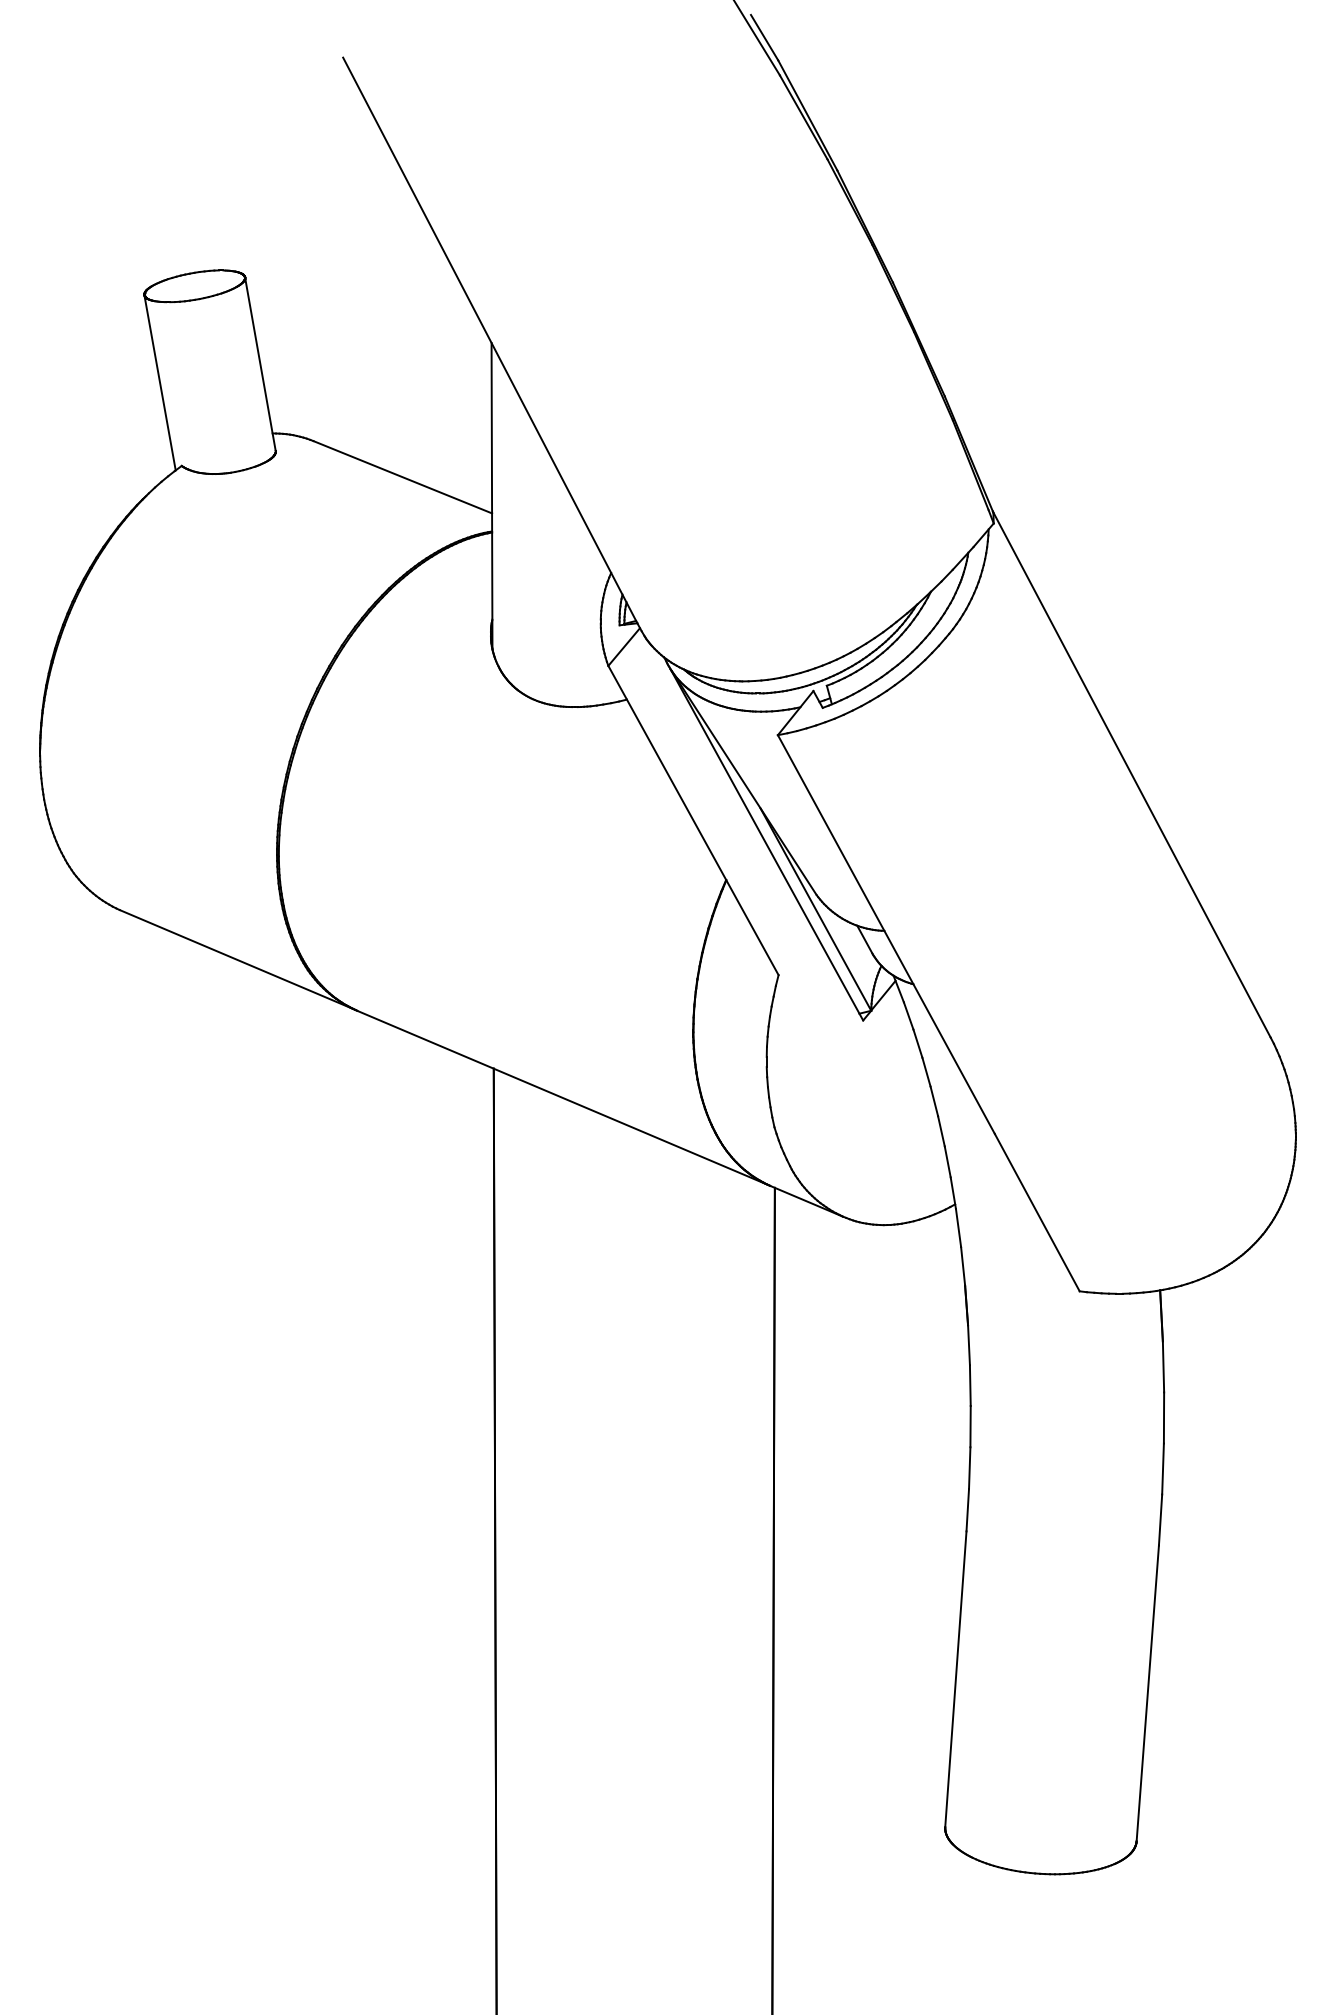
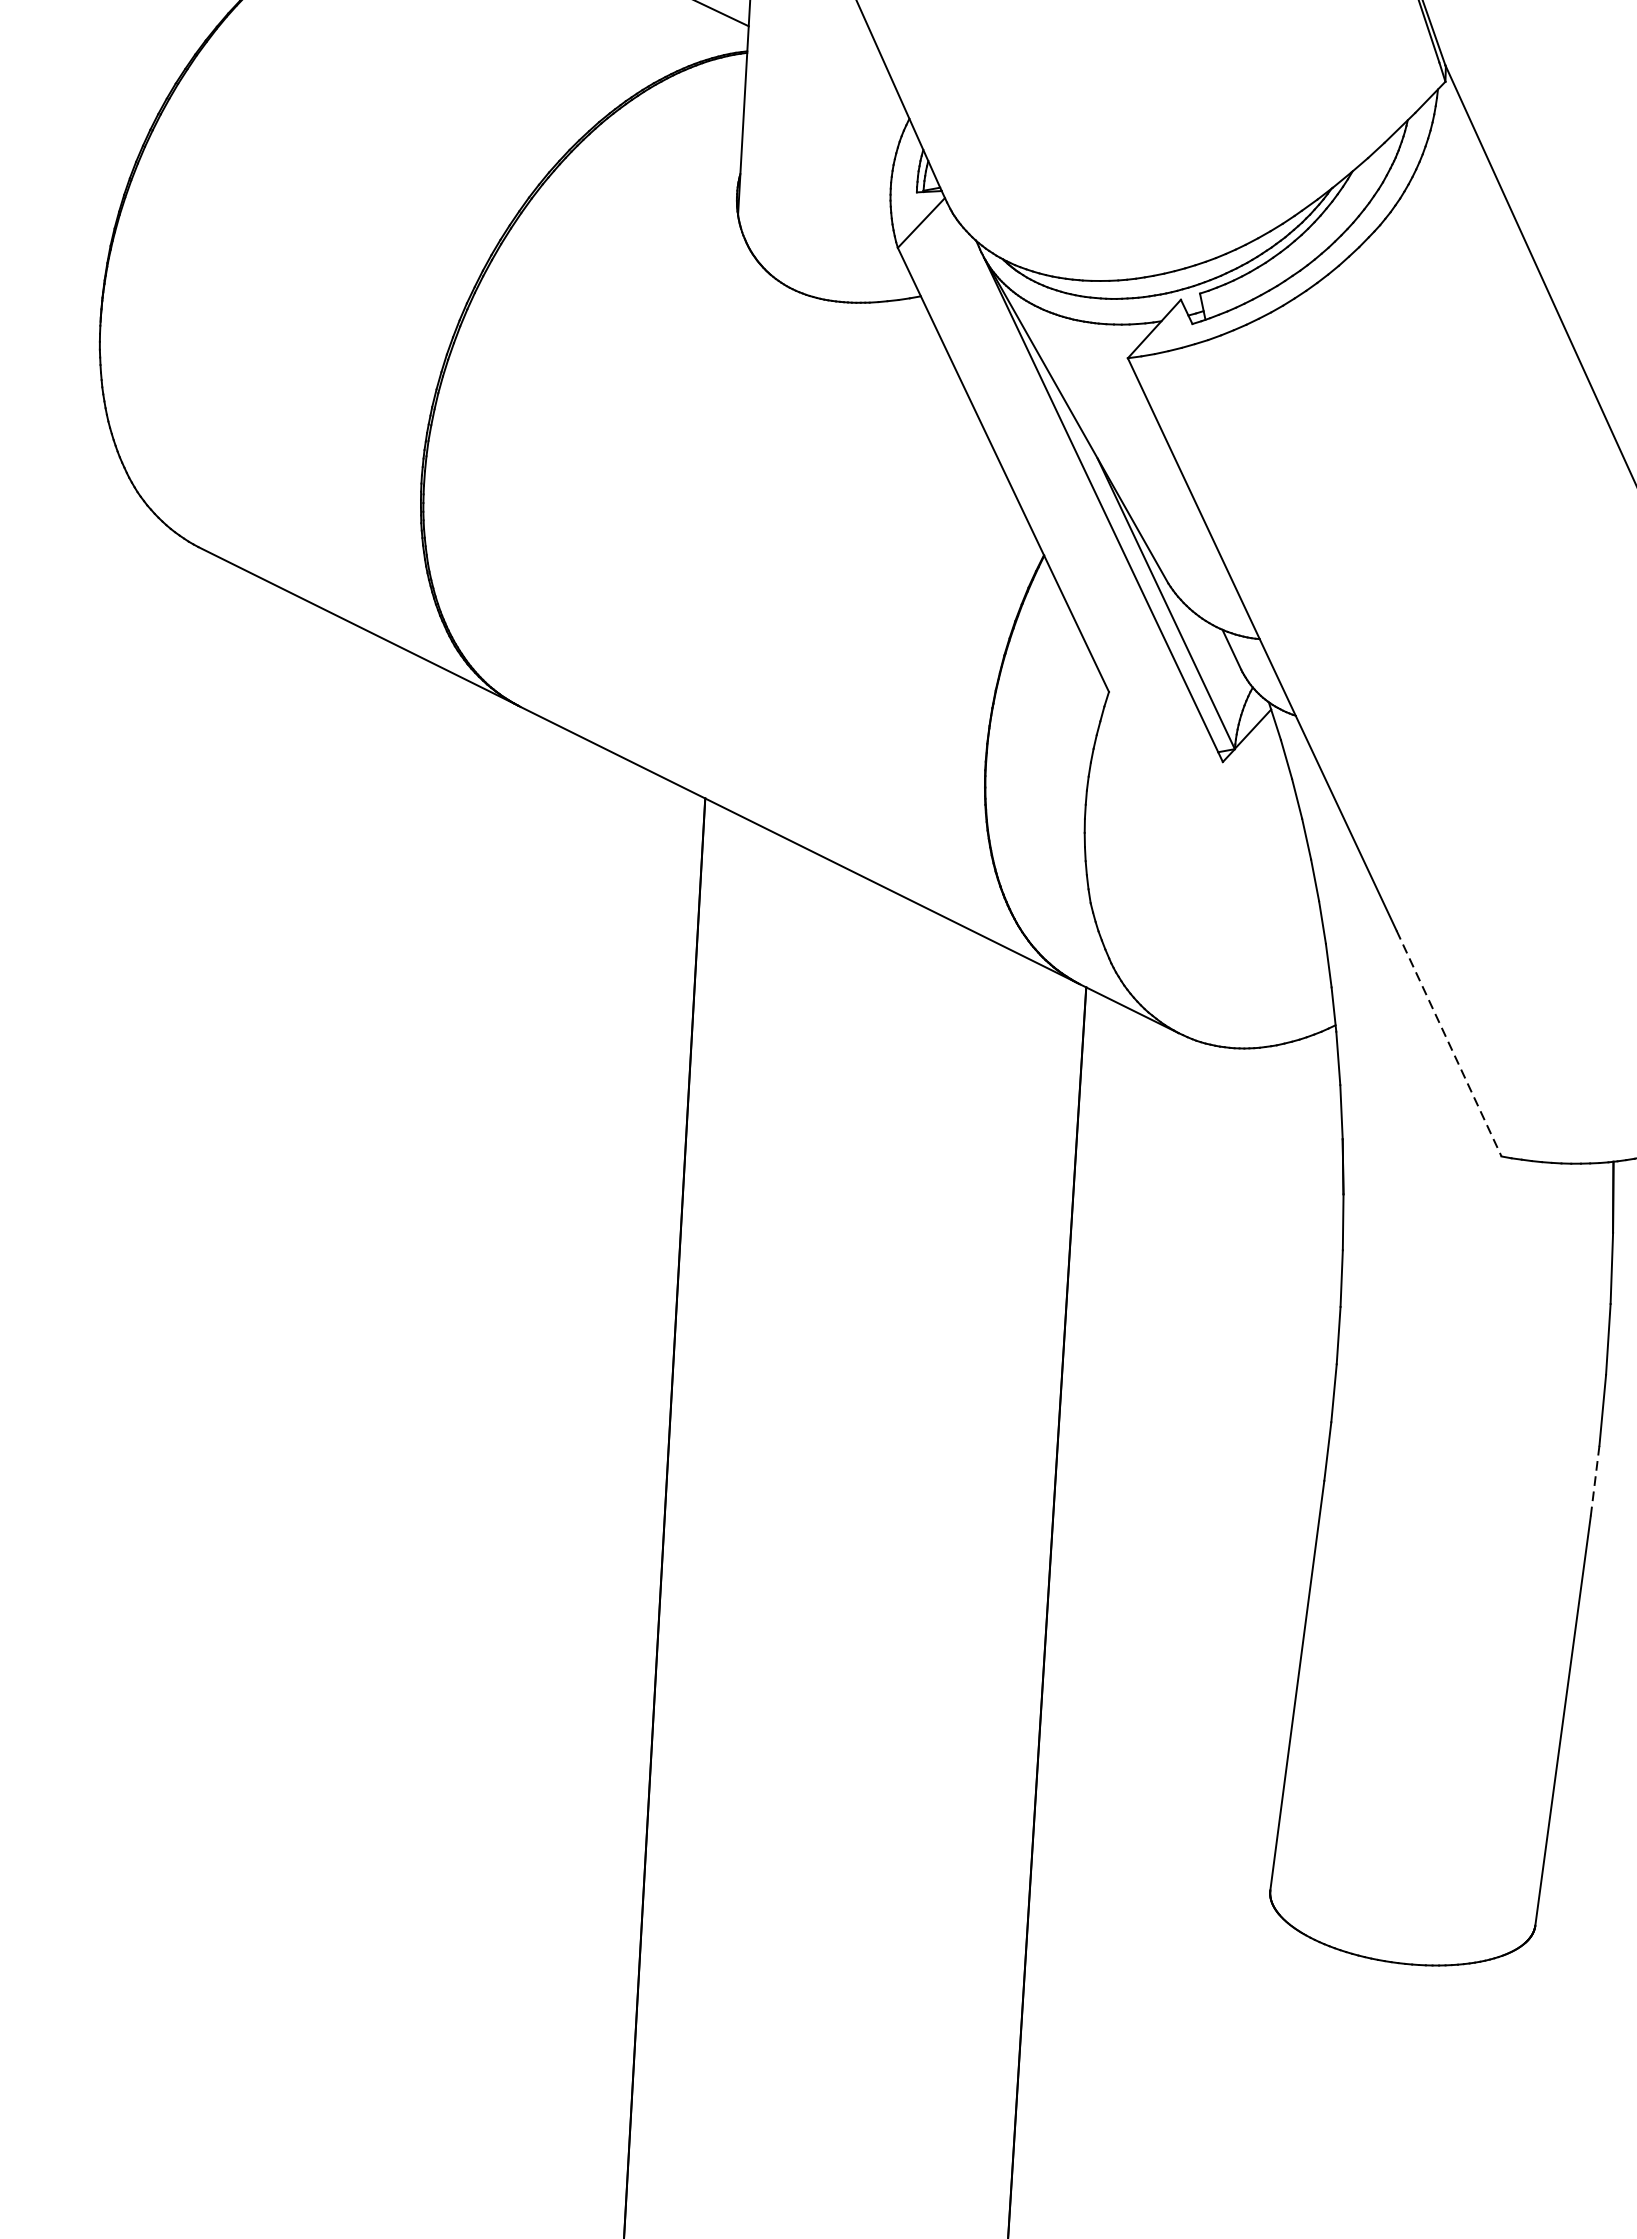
line: (1037, 1213) -> (1449, 1044), solid -> dashed
line: (1160, 1520) -> (1594, 1481), solid -> dashed

